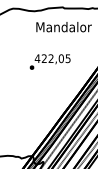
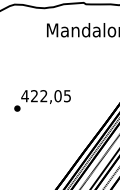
text: (49, 61) -> (41, 100), moved

